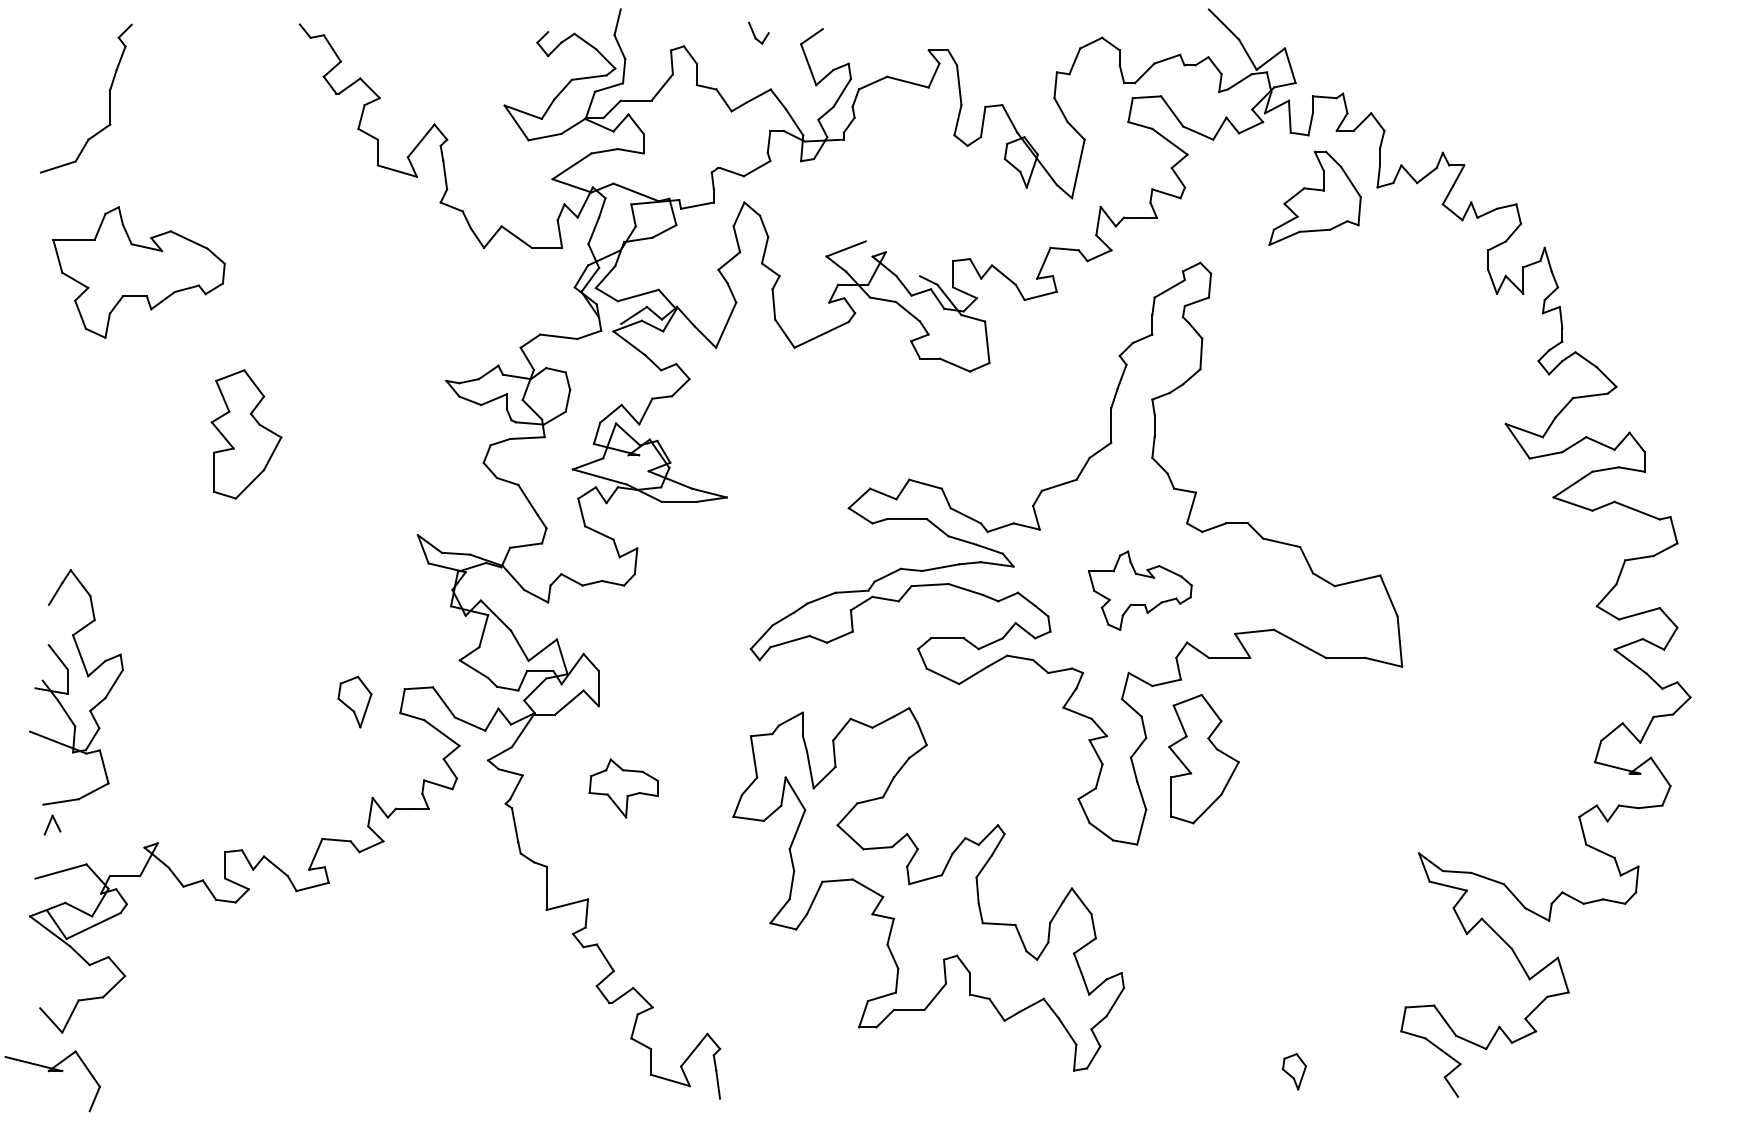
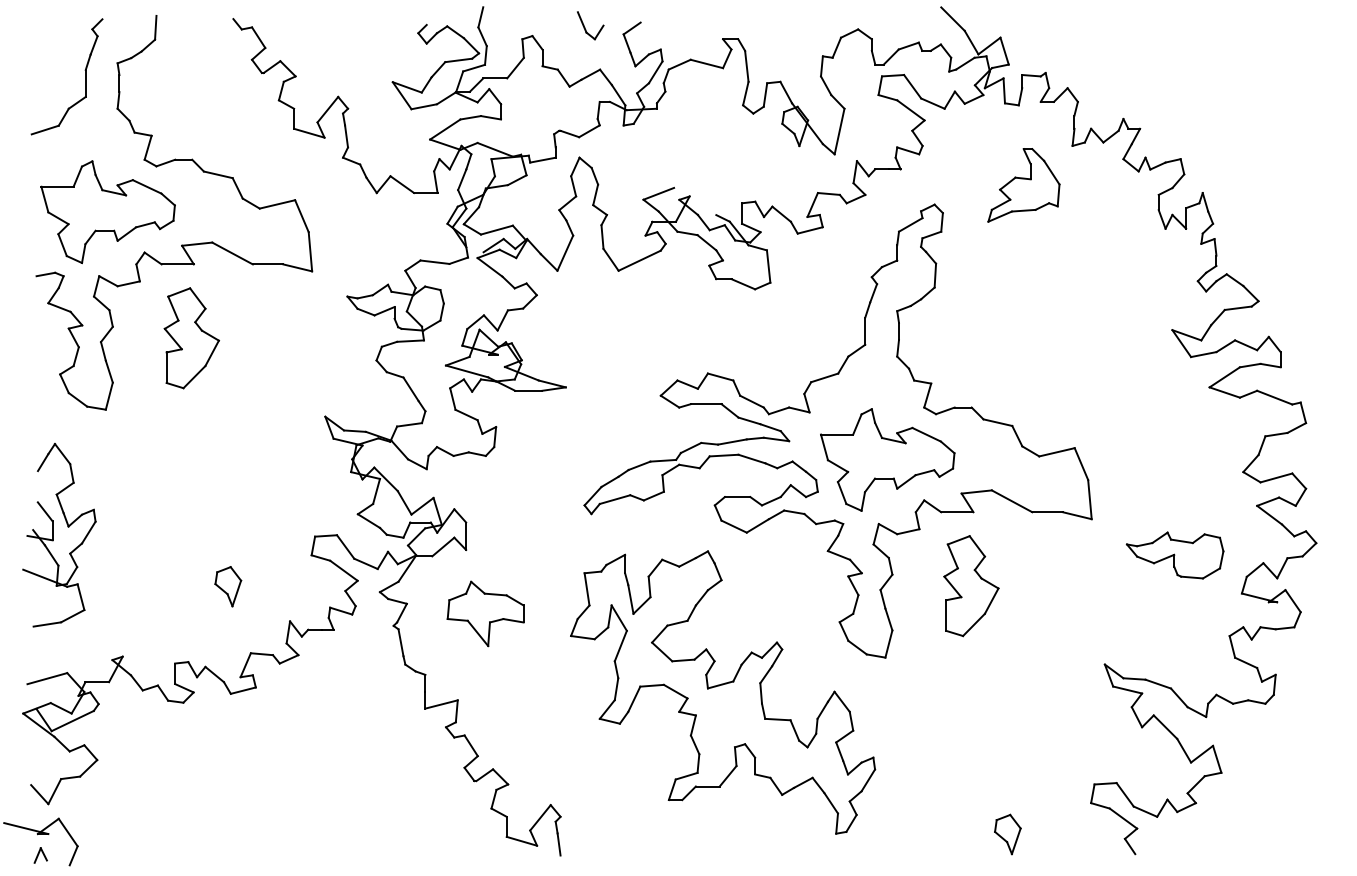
part: (758, 32) -> (590, 25), size x1.67
part: (1314, 198) -> (1023, 185), moved
part: (233, 314) -> (181, 244), added
part: (1139, 590) -> (887, 459), size x1.67
part: (355, 701) -> (228, 586), moved
part: (1508, 713) -> (1174, 555), added
part: (1204, 759) -> (971, 586), moved
part: (623, 787) -> (485, 613), size x1.43
part: (52, 825) -> (40, 855), moved
part: (1294, 1071) -> (1007, 834), size x1.43

